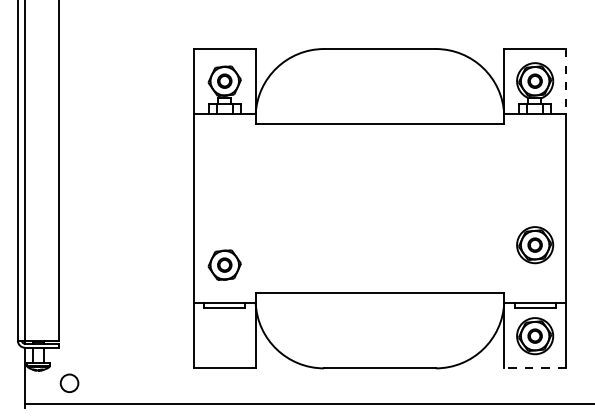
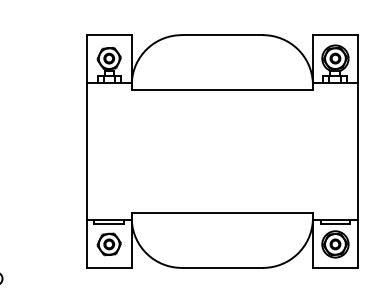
line: (566, 81) -> (358, 58), dashed -> solid
part: (535, 245) -> (335, 178), removed
part: (224, 264) -> (109, 243), moved
line: (534, 368) -> (334, 267), dashed -> solid

